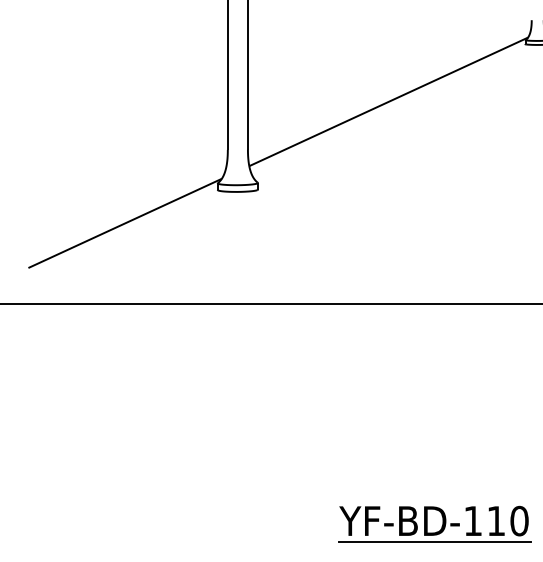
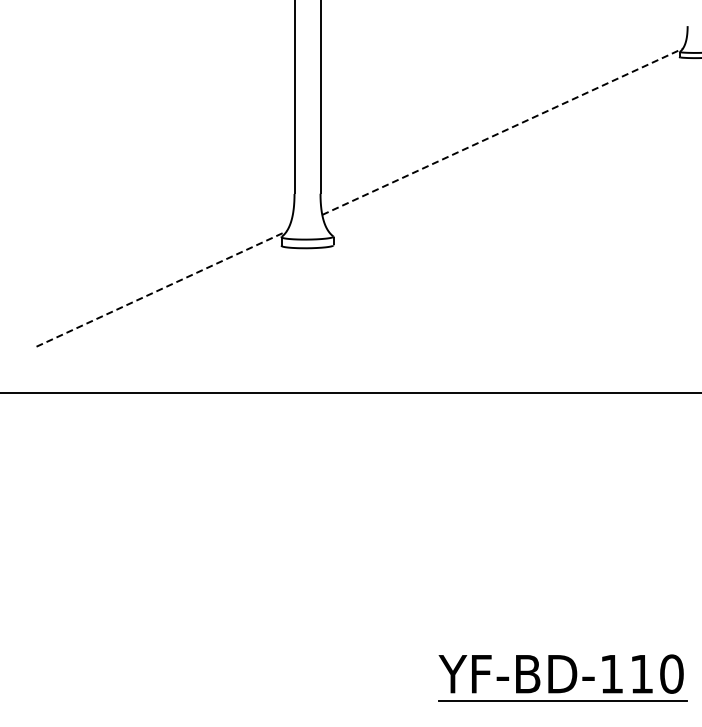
line: (388, 101) -> (502, 131), solid -> dashed
line: (125, 223) -> (161, 289), solid -> dashed

